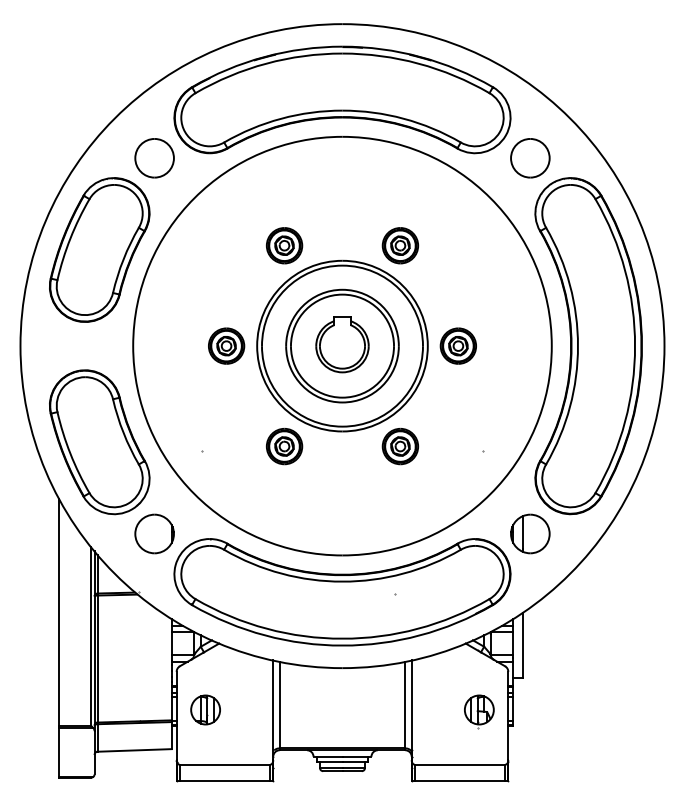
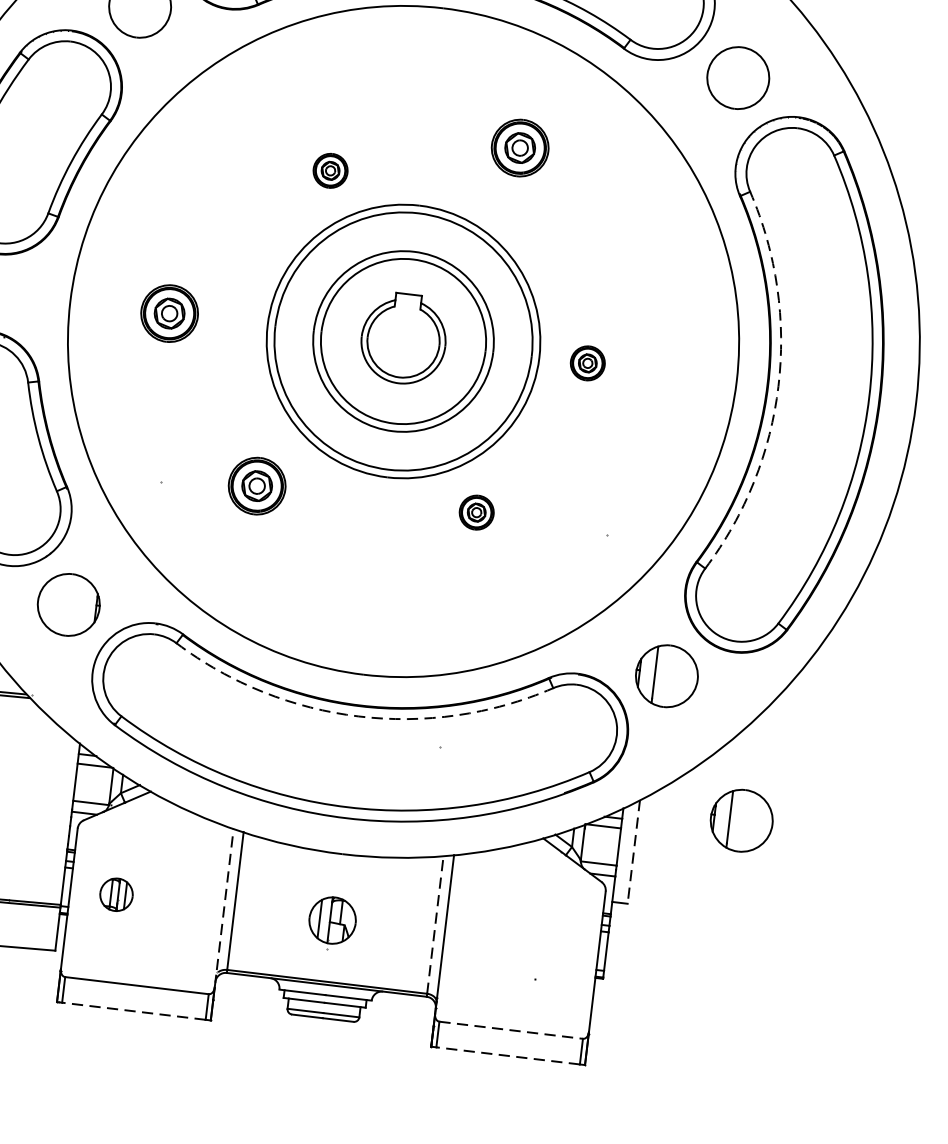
part: (284, 245) -> (330, 170), size x0.6
part: (400, 245) -> (520, 147), moved
part: (226, 345) -> (169, 312), moved
part: (457, 345) -> (586, 362), size x0.6
arc: (578, 346) -> (779, 386), solid -> dashed
part: (284, 446) -> (257, 486), moved
part: (400, 446) -> (476, 512), size x0.6
arc: (342, 581) -> (358, 716), solid -> dashed
part: (587, 617) -> (742, 820), added
line: (522, 645) -> (633, 852), solid -> dashed
line: (405, 704) -> (435, 923), solid -> dashed
part: (205, 709) -> (116, 893), size x0.7
line: (273, 710) -> (224, 908), solid -> dashed
part: (479, 711) -> (332, 922), moved
line: (460, 764) -> (511, 1029), solid -> dashed
line: (224, 780) -> (133, 1010), solid -> dashed
line: (459, 780) -> (507, 1055), solid -> dashed

